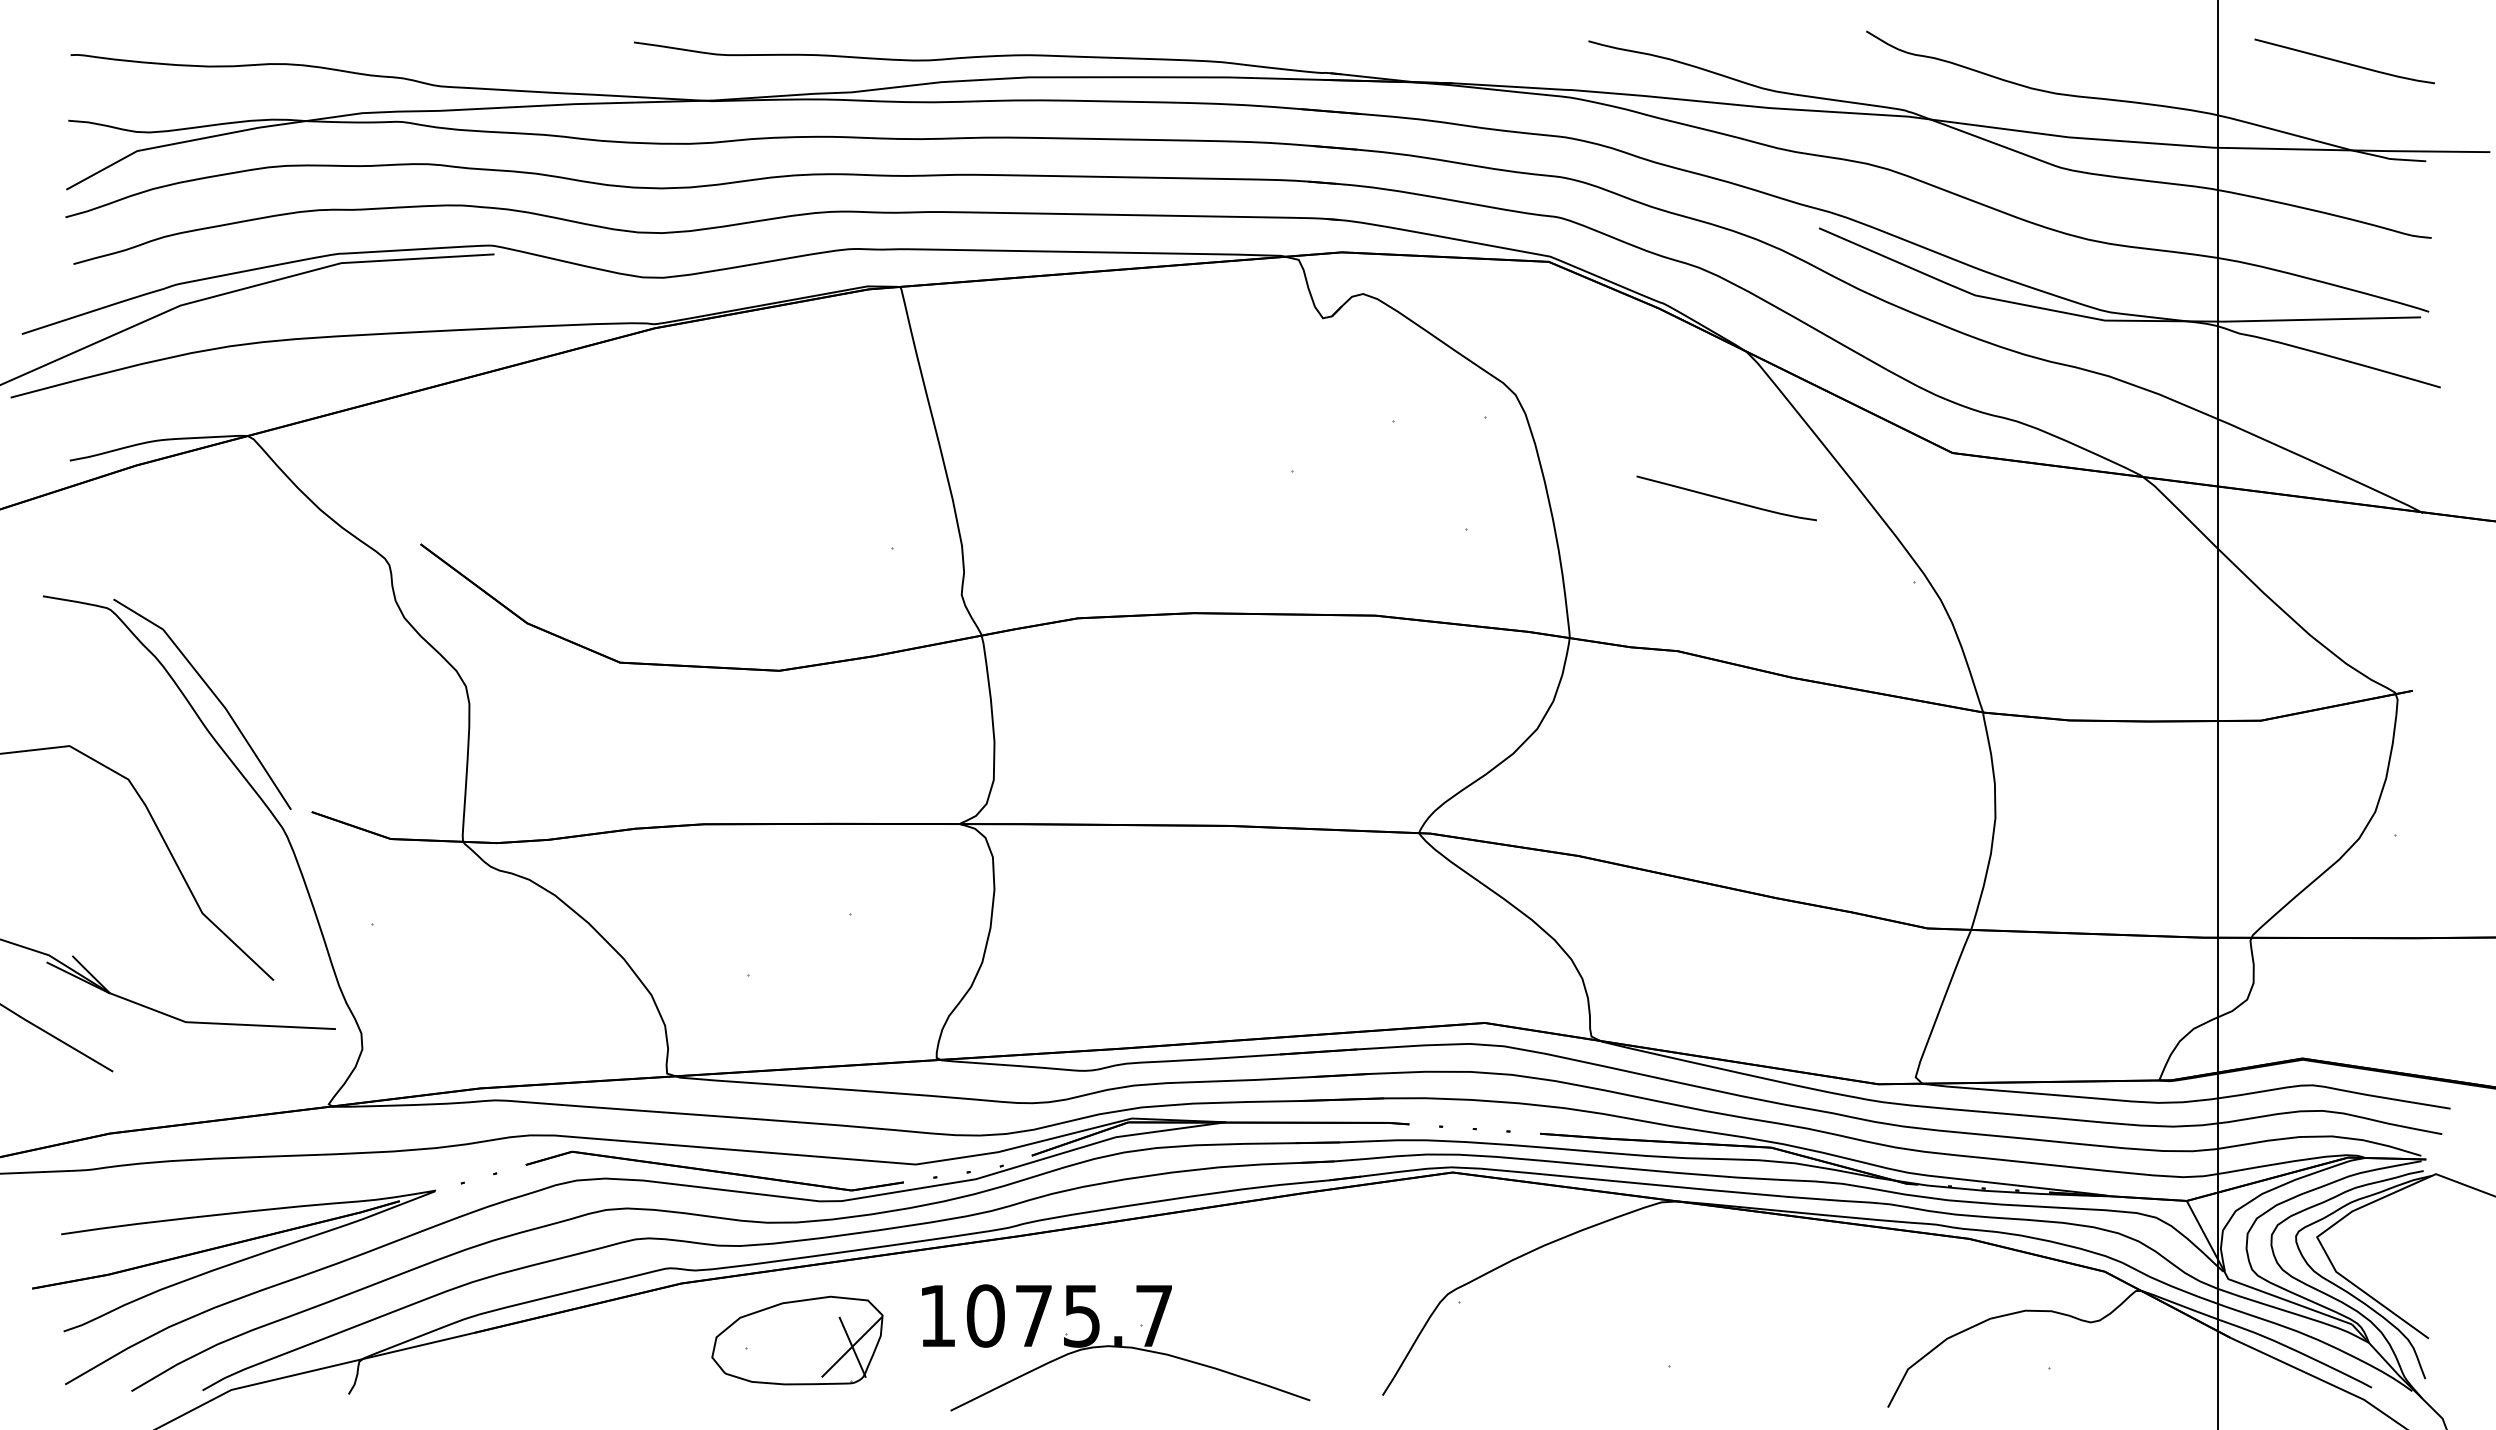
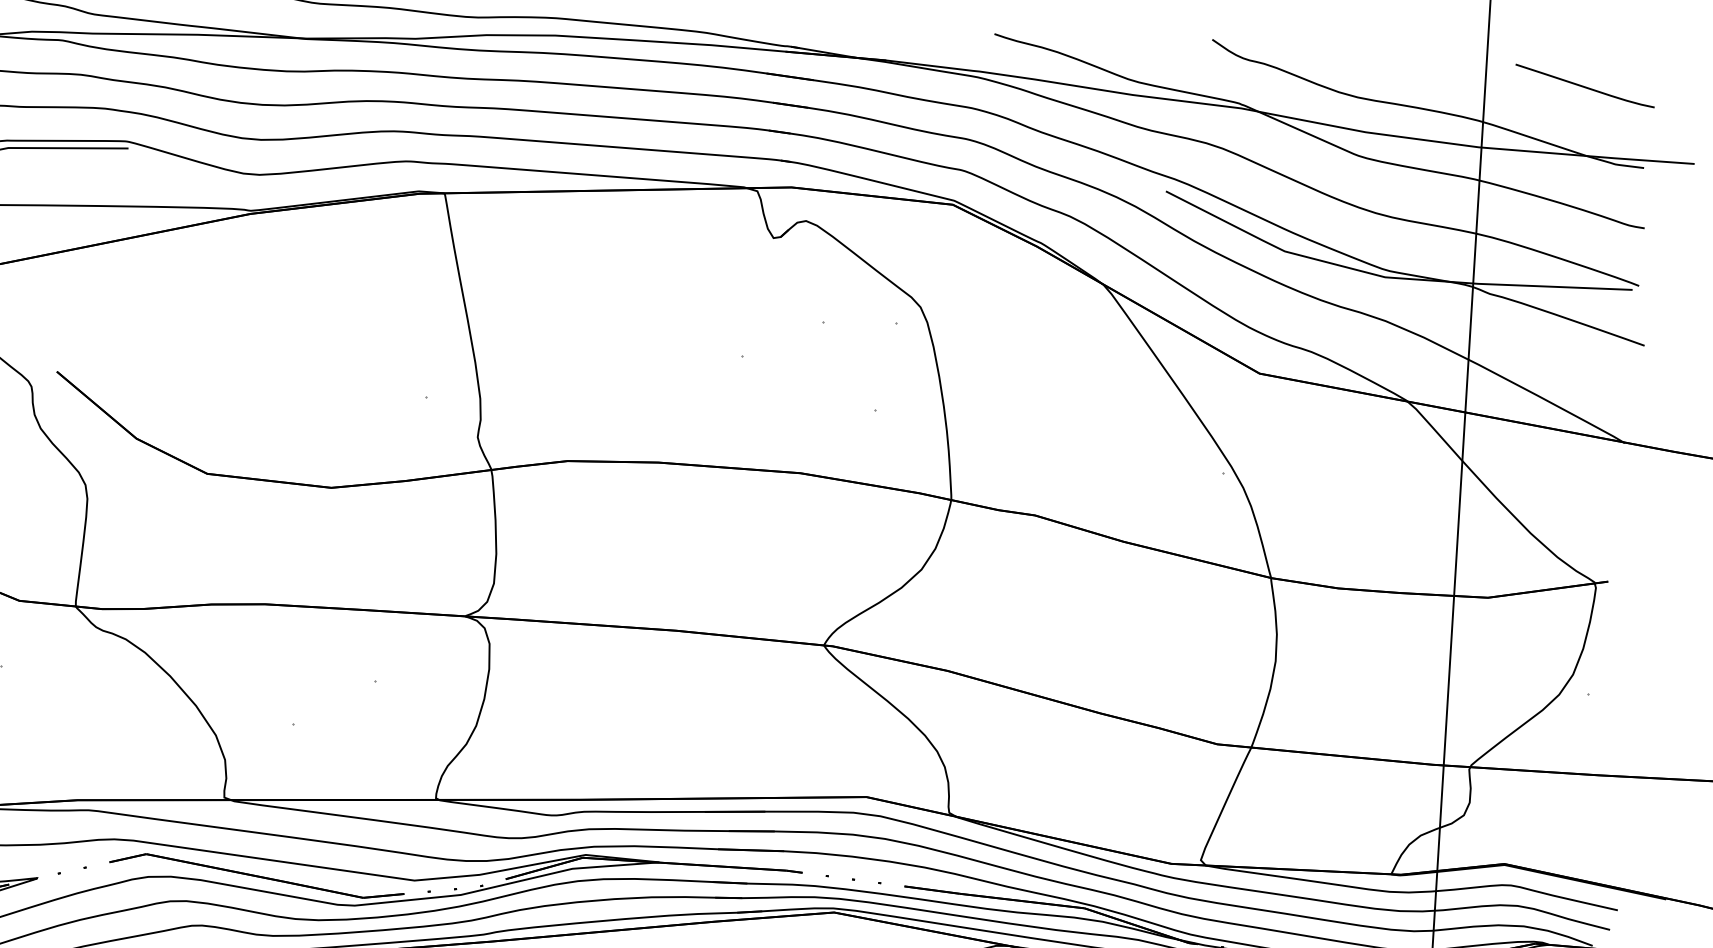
curve: (1725, 498) -> (1079, 398), removed

